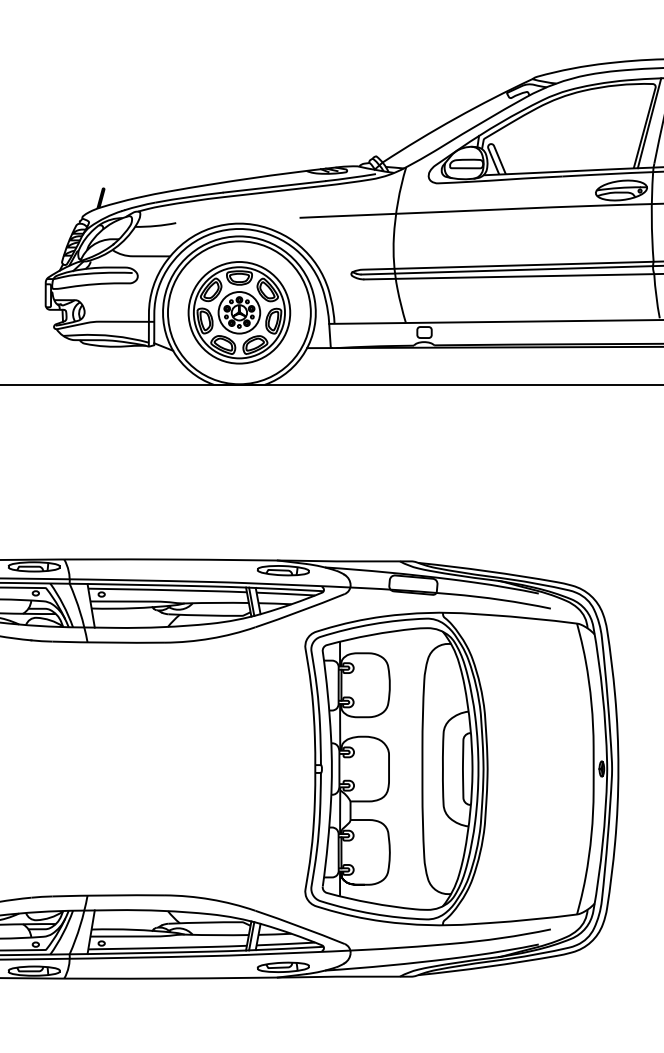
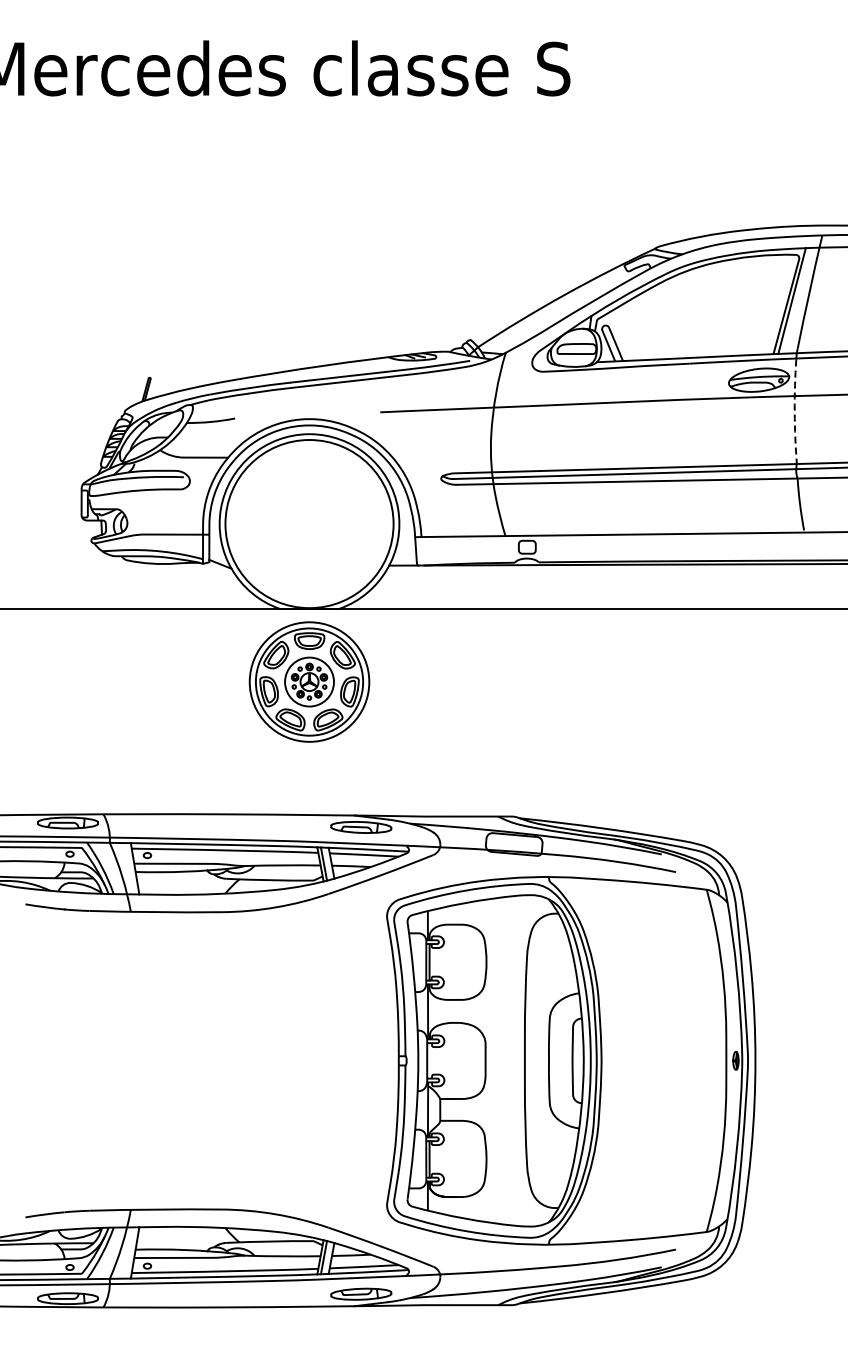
arc: (651, 217) -> (794, 411), solid -> dashed
part: (239, 312) -> (309, 681), moved

